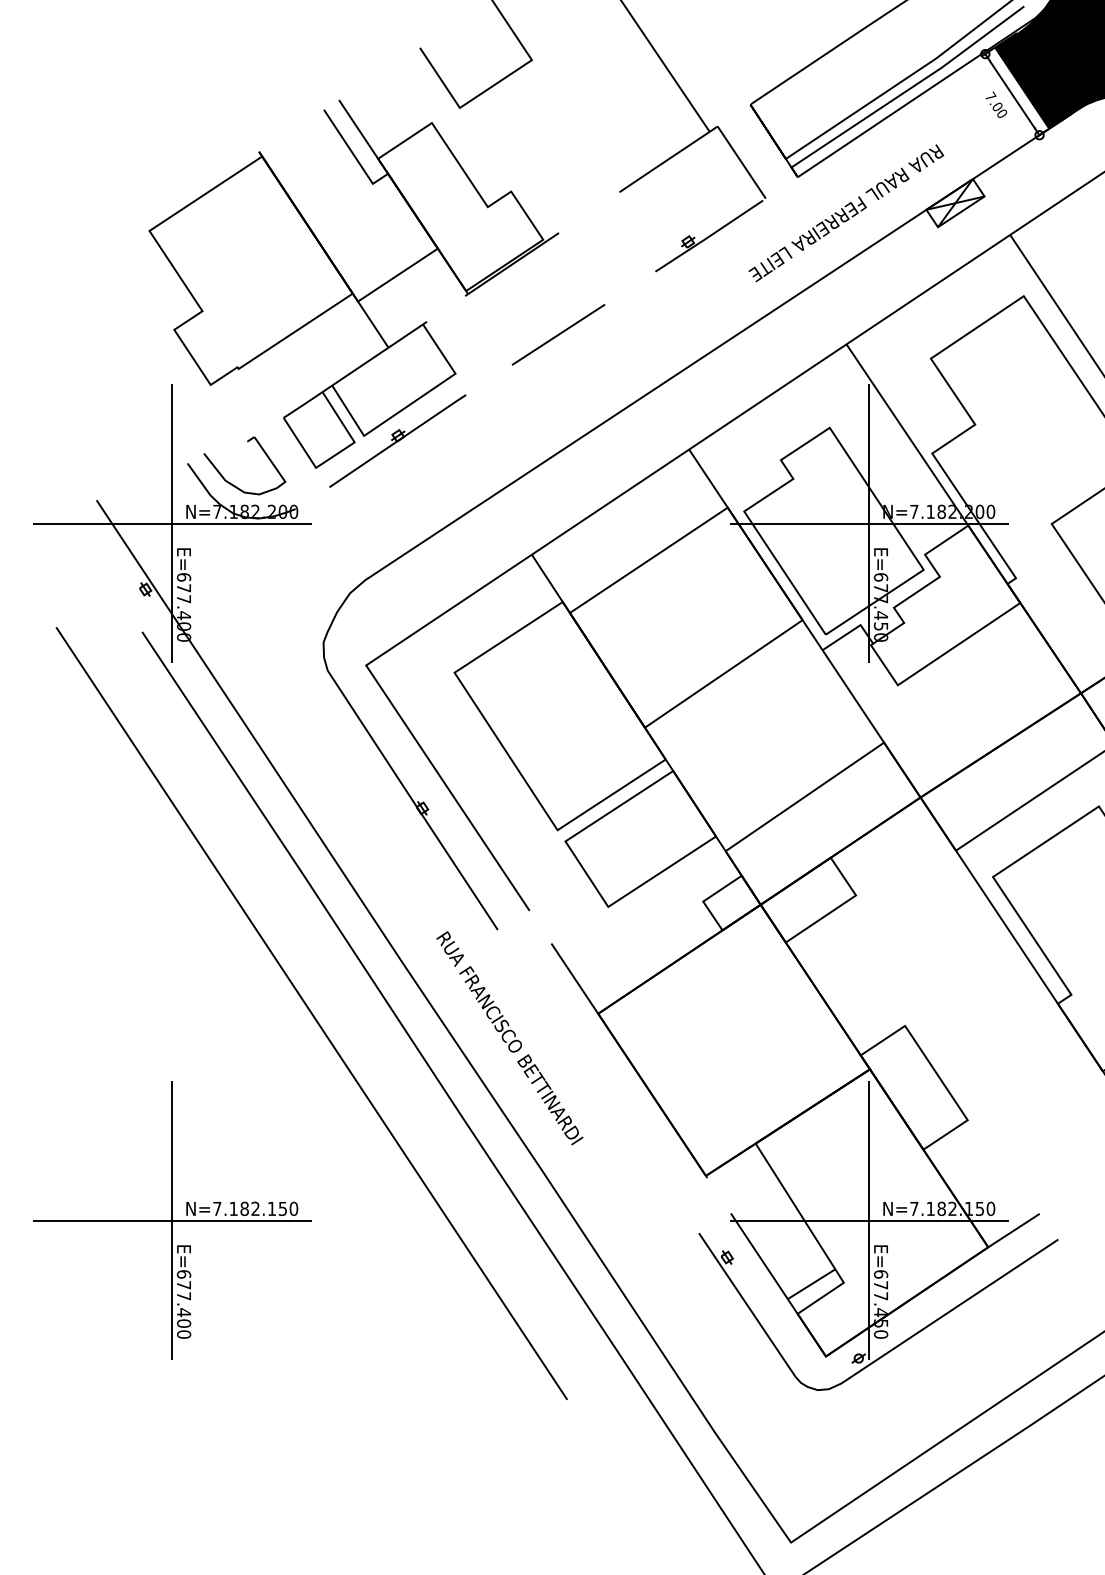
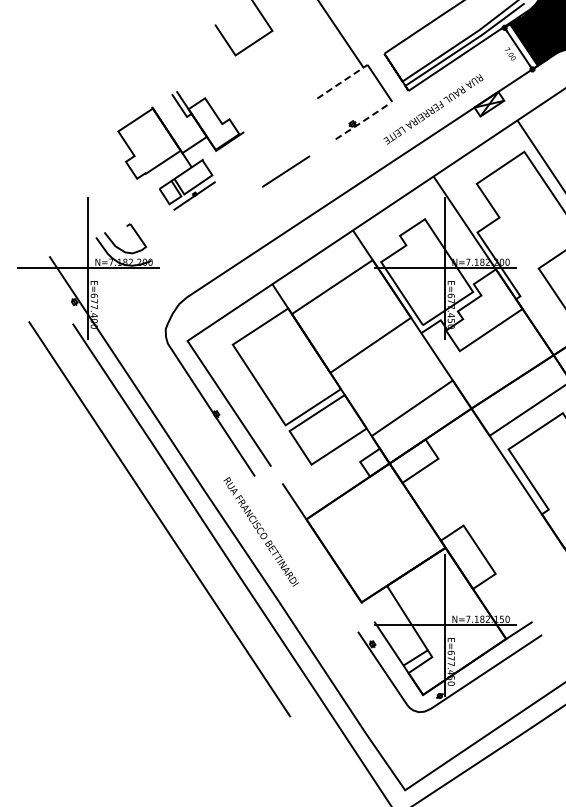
line: (668, 160) -> (342, 82), solid -> dashed
line: (709, 236) -> (363, 121), solid -> dashed
part: (352, 293) -> (180, 150), size x0.6
part: (172, 1220) -> (88, 625), removed

